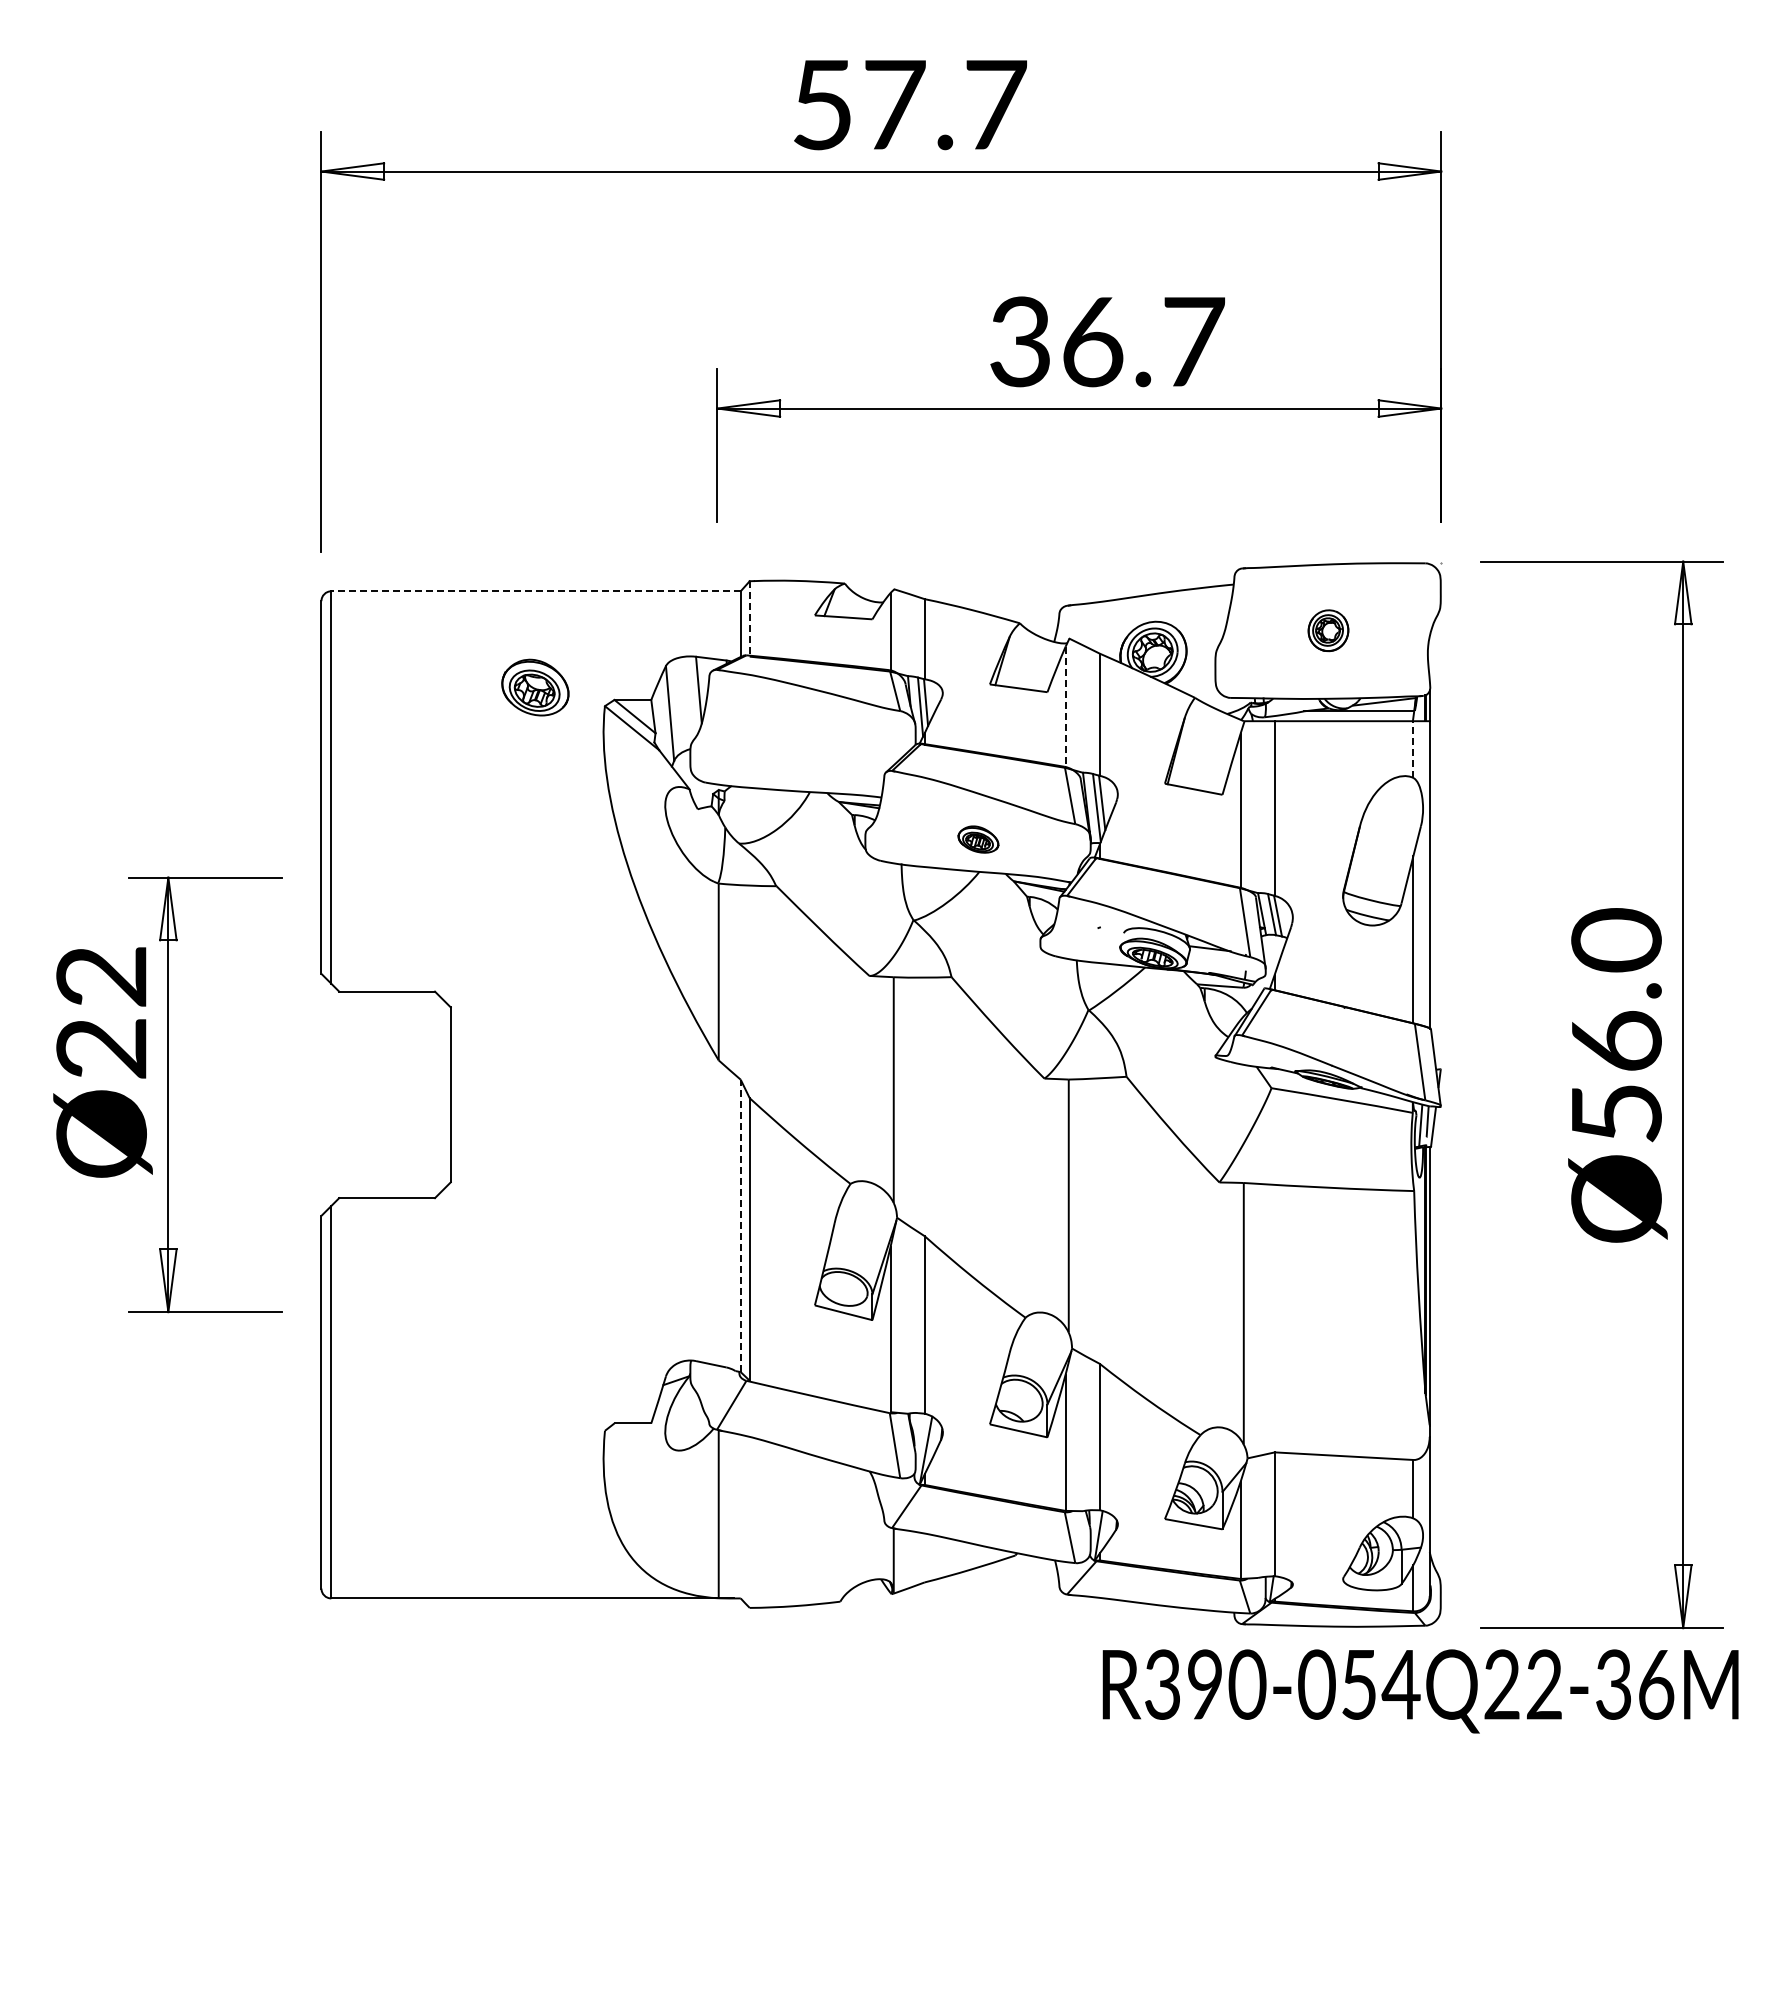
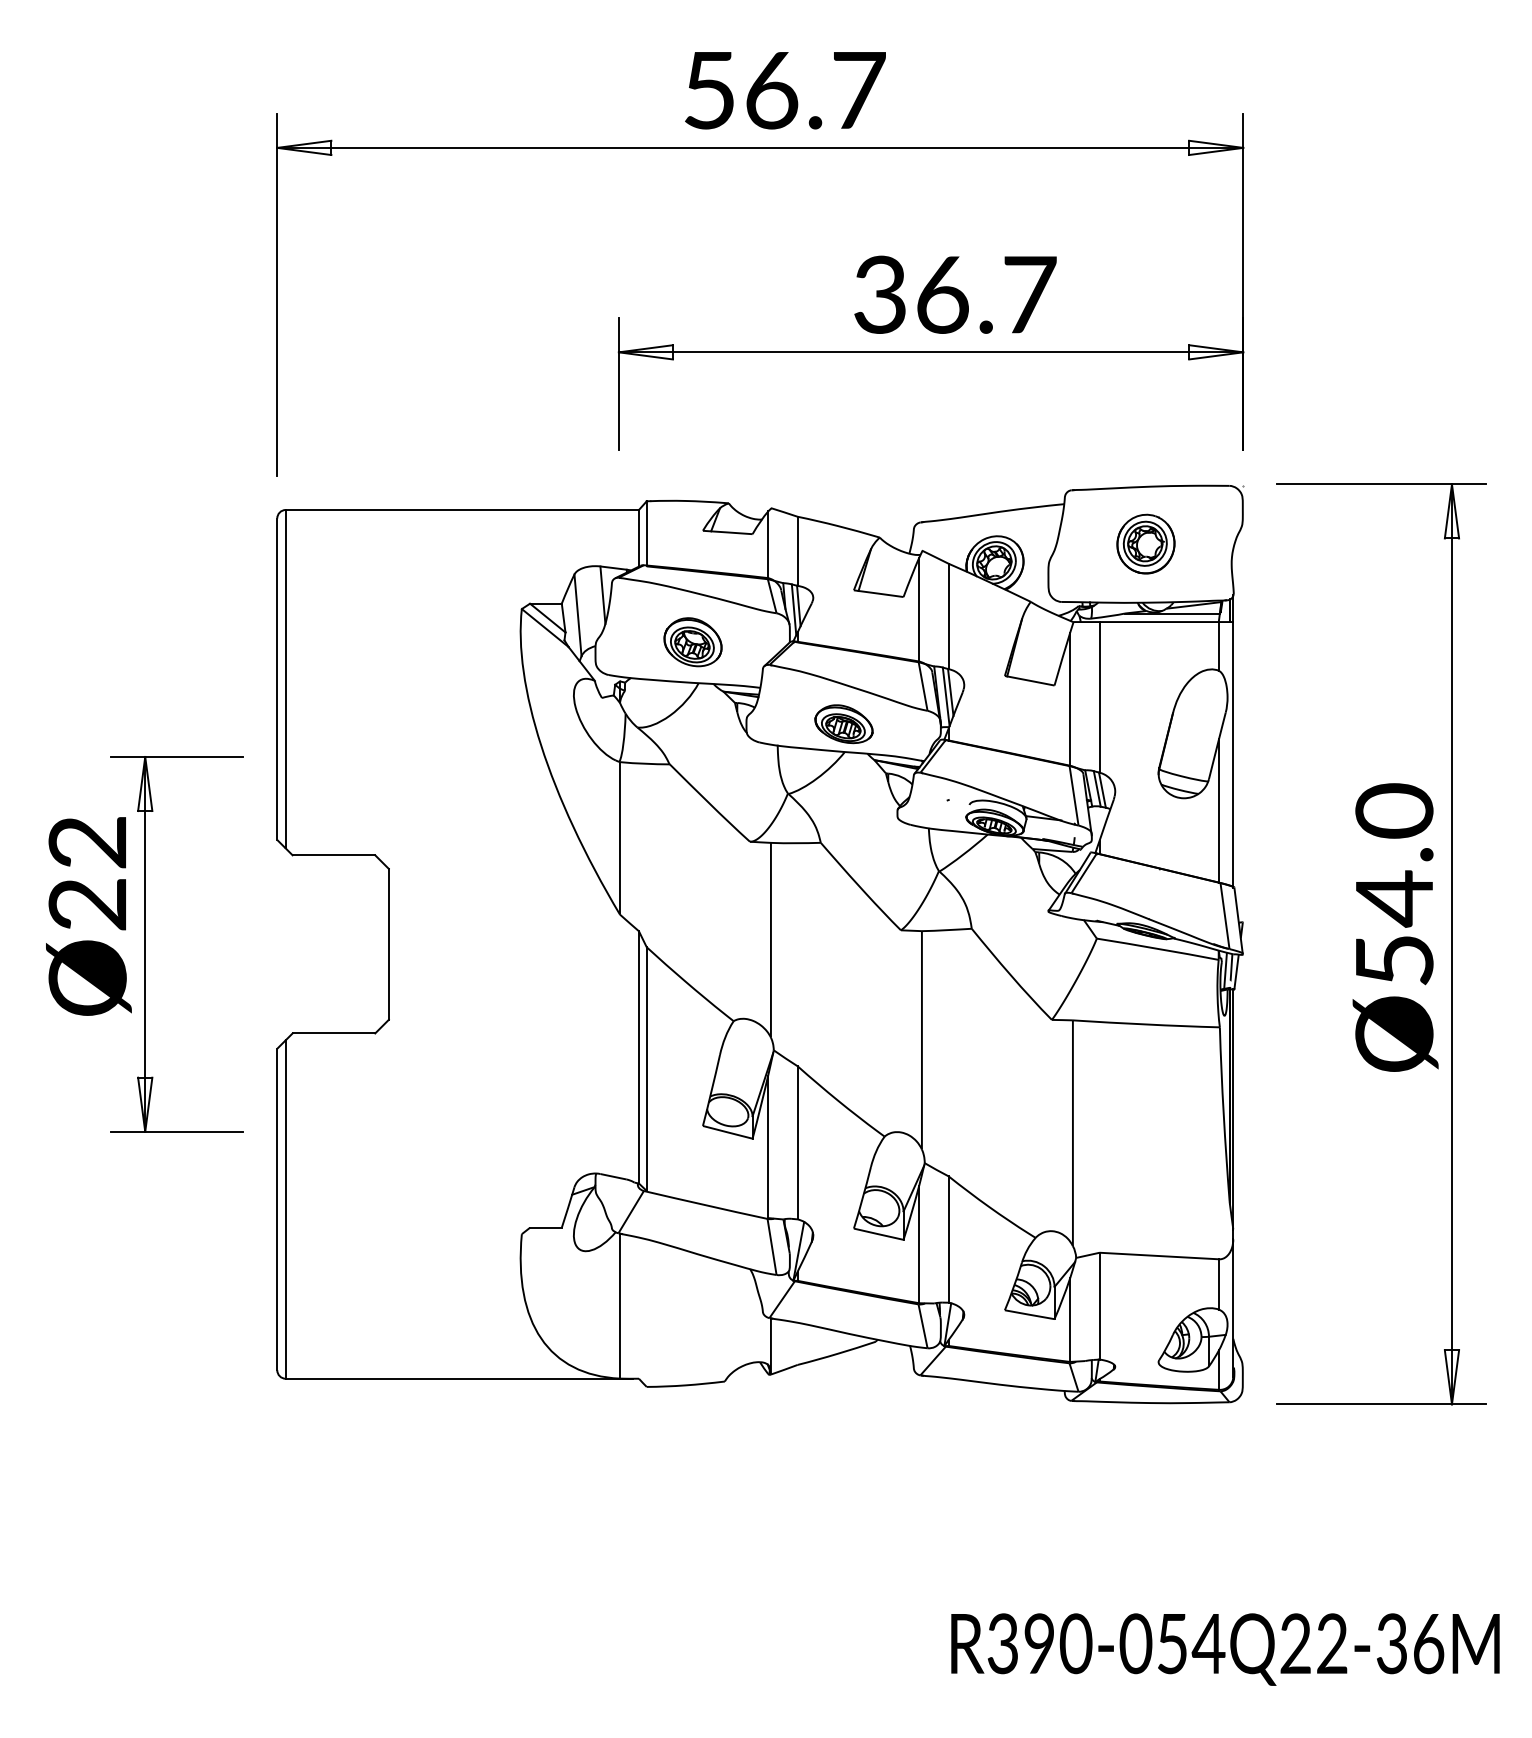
text: (895, 105) -> (772, 90), 57.7 -> 56.7
line: (536, 591) -> (462, 510), dashed -> solid
line: (749, 618) -> (646, 533), dashed -> solid
part: (1328, 630) -> (1145, 543), size x1.67
part: (535, 687) -> (693, 642), moved
line: (1065, 707) -> (919, 610), dashed -> solid
line: (1413, 749) -> (1219, 646), dashed -> solid
part: (978, 839) -> (844, 724), size x1.67
text: (1616, 1042) -> (1394, 899), Ø56.0 -> Ø54.0
line: (740, 1225) -> (638, 1057), dashed -> solid
text: (1420, 1691) -> (1225, 1649), moved

